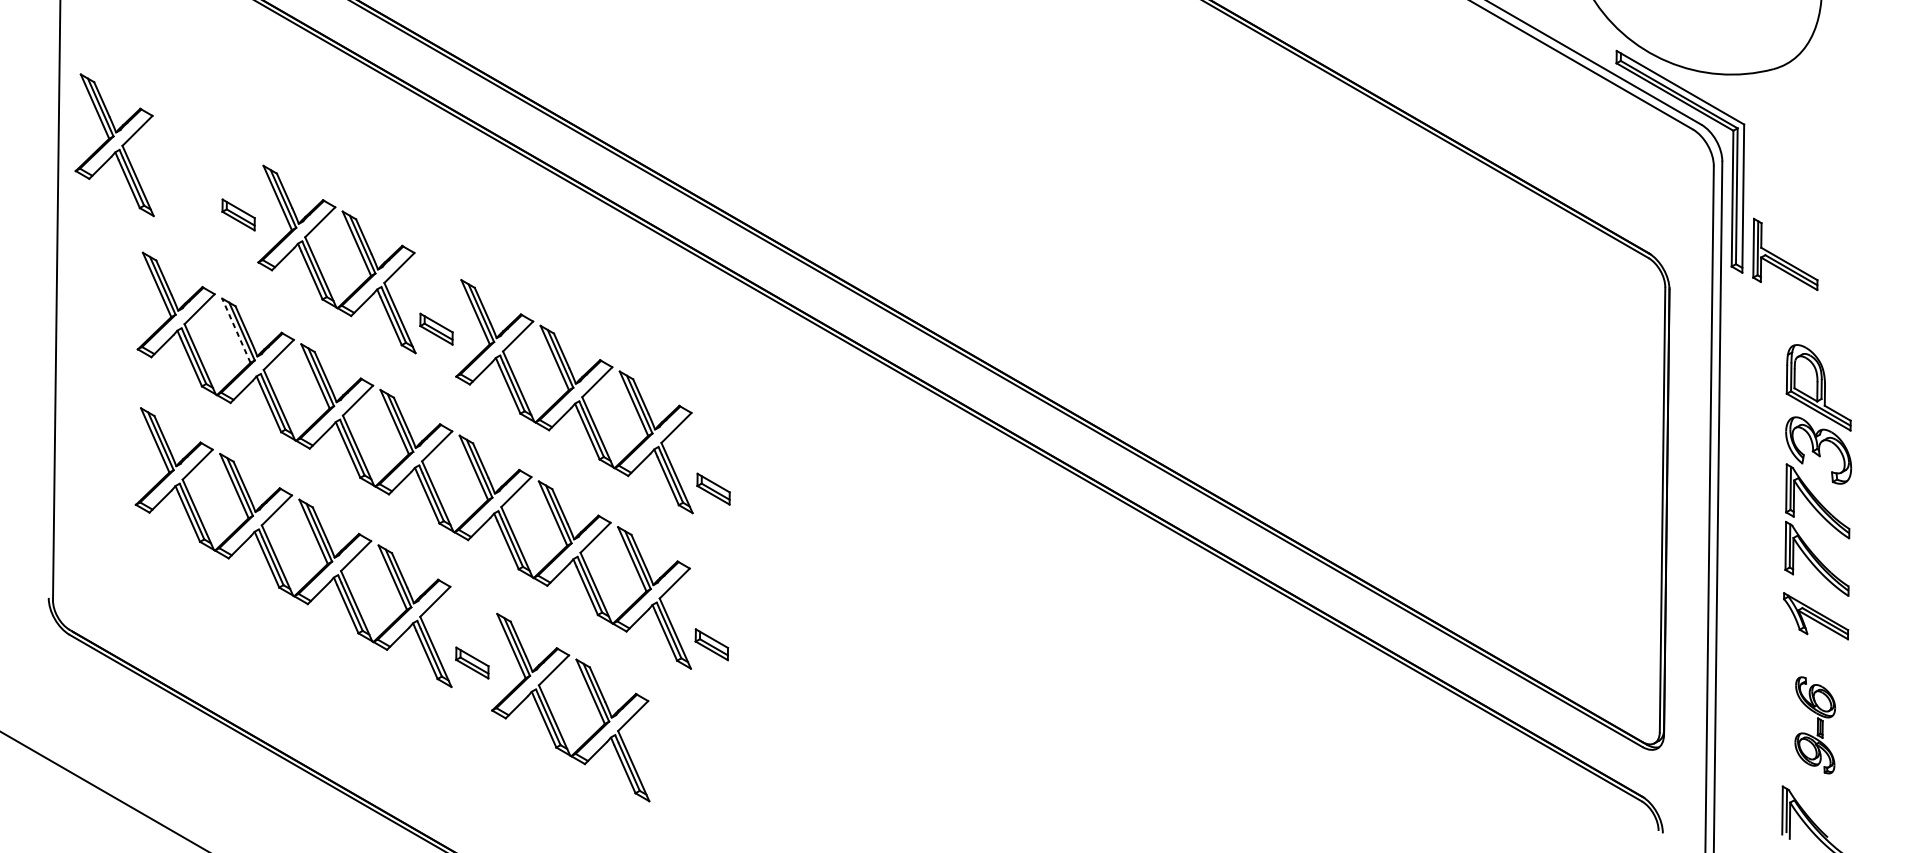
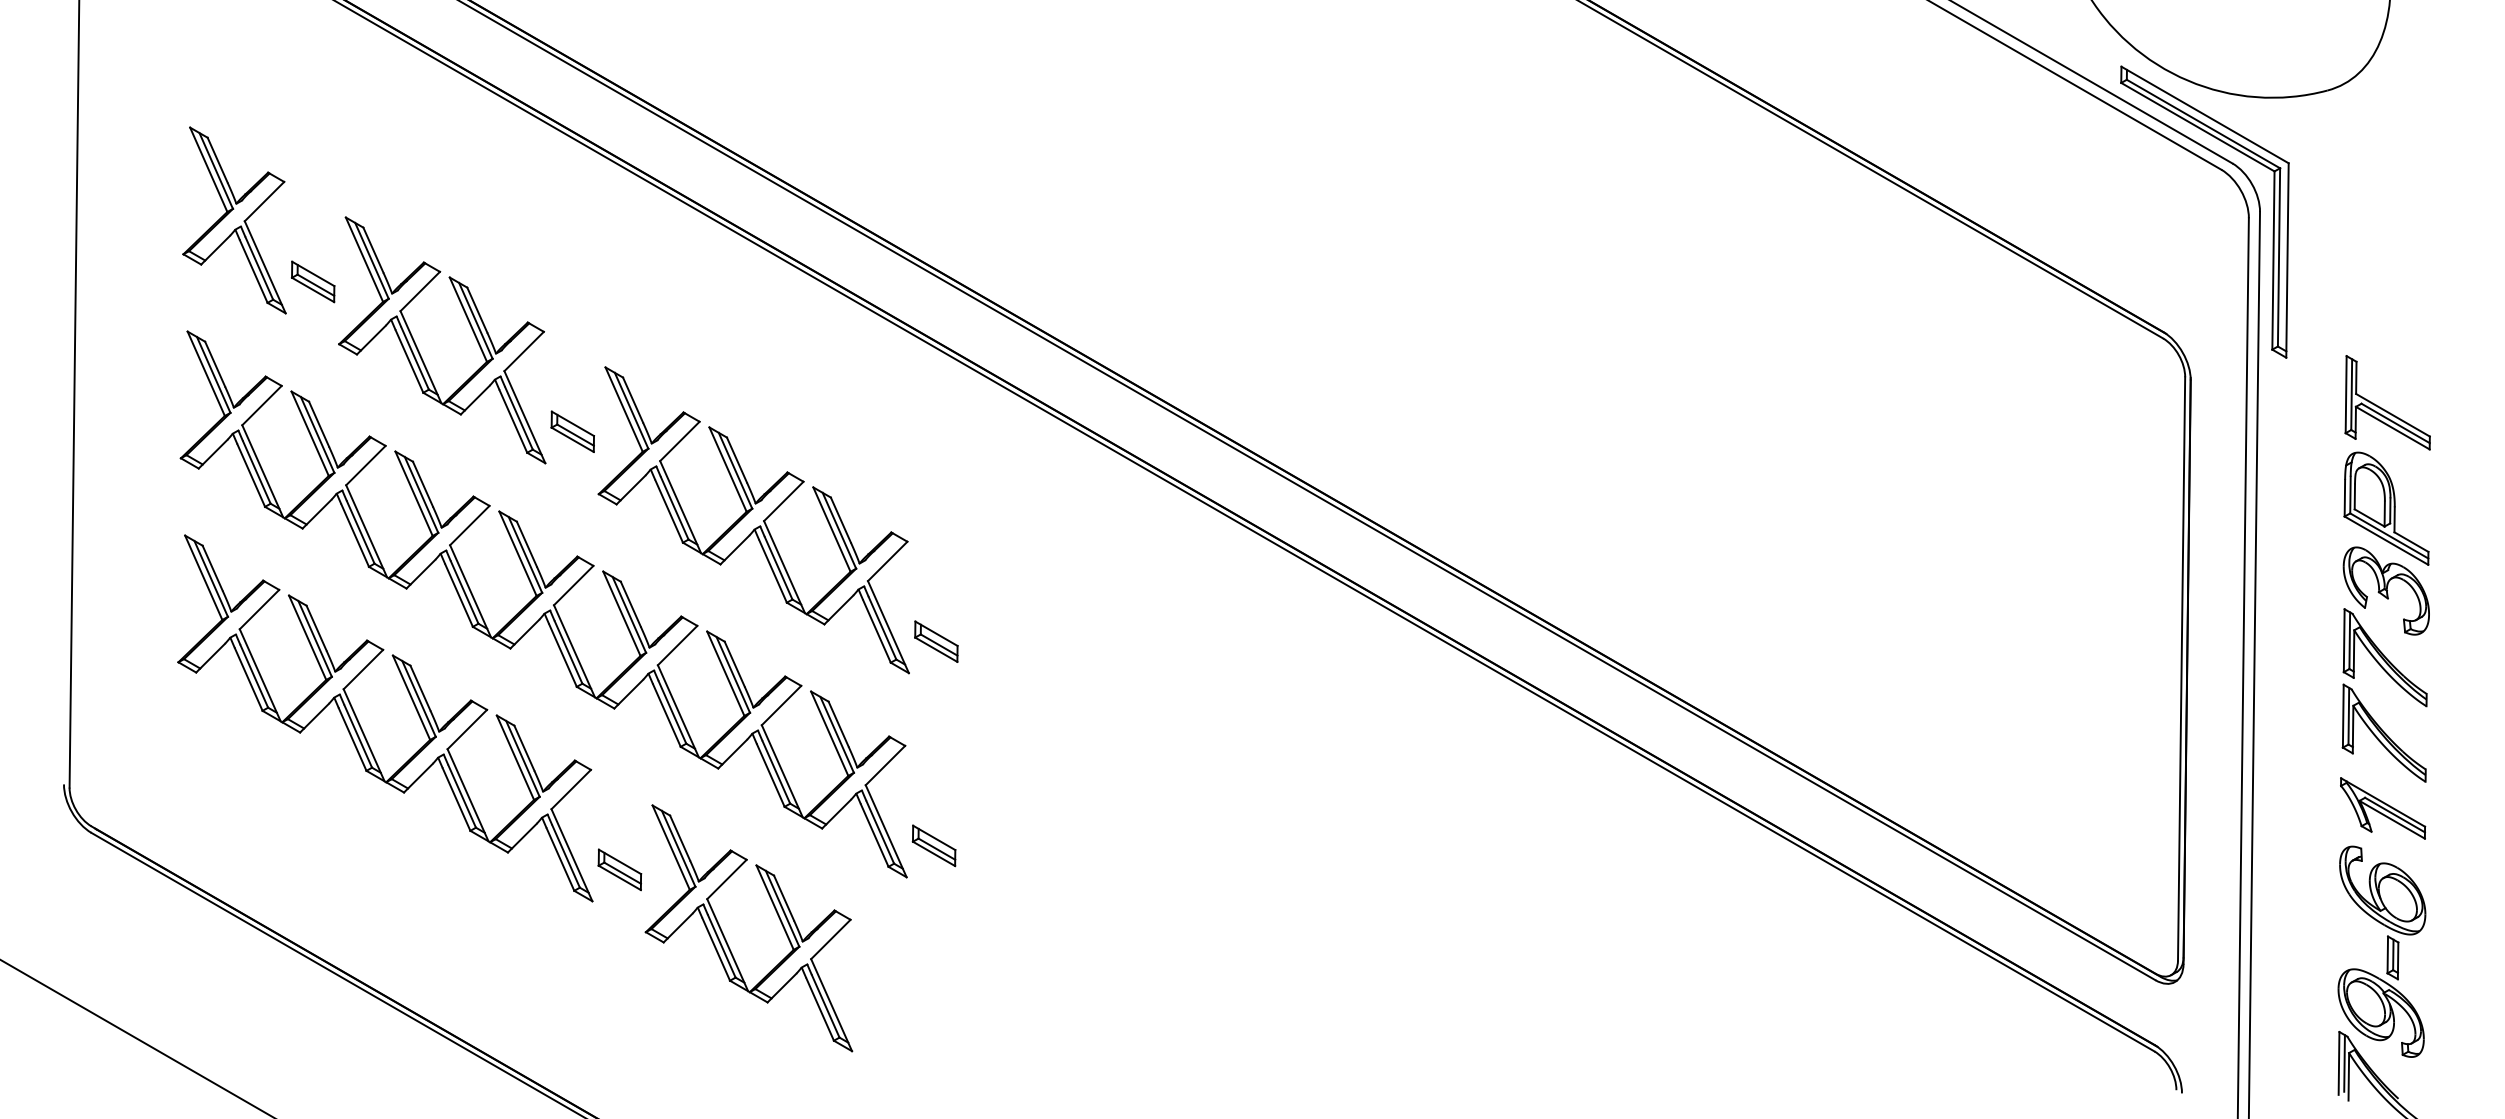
part: (114, 145) -> (234, 220), moved
part: (1782, 258) -> (2383, 408), moved
line: (235, 330) -> (309, 433), dashed -> solid
part: (1814, 725) -> (2381, 951), size x1.67

